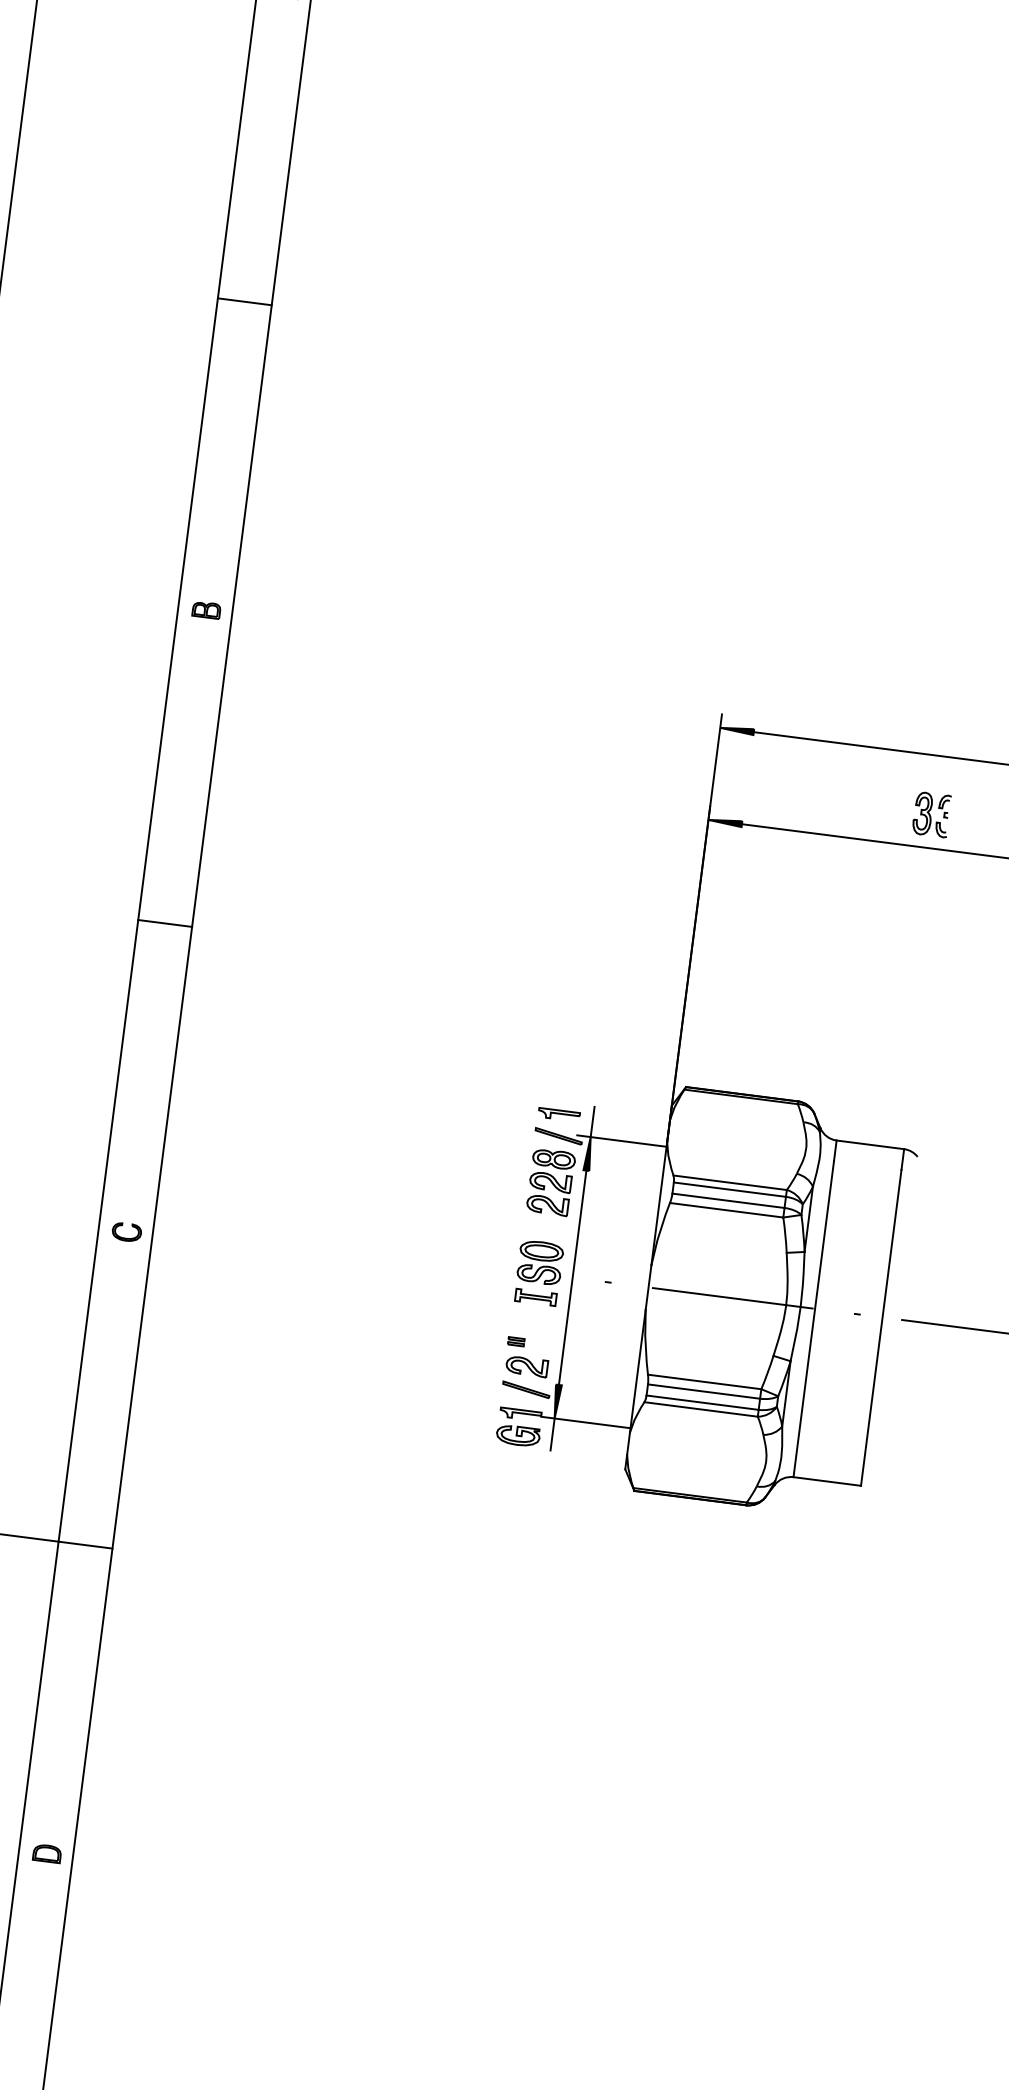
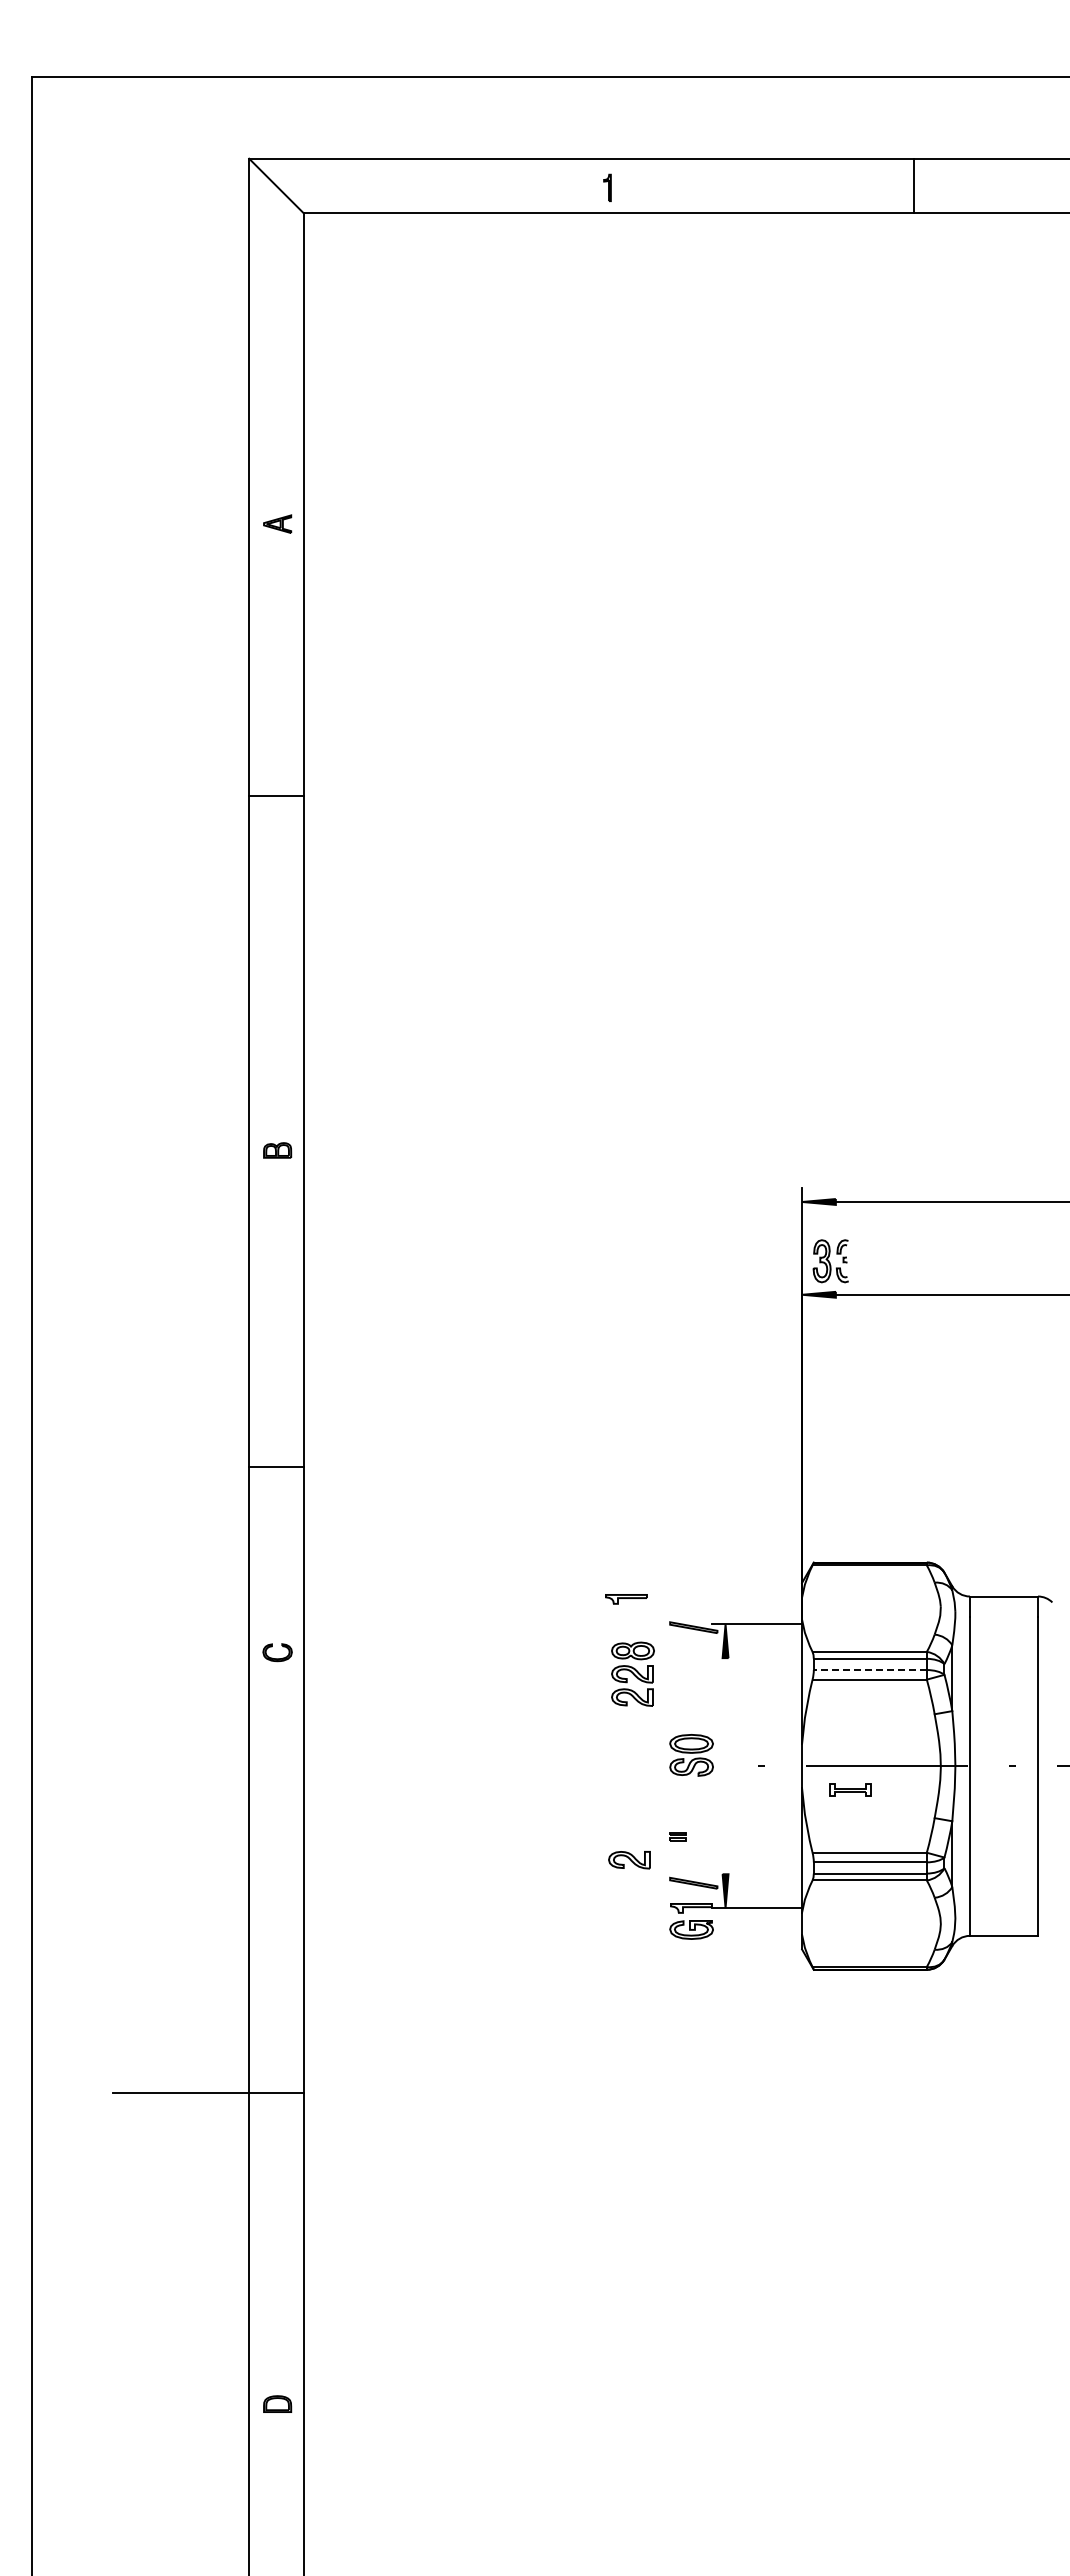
line: (245, 301) -> (276, 795), moved
part: (931, 814) -> (830, 1261), moved
part: (559, 1115) -> (626, 1599), moved
line: (592, 1121) -> (725, 1608), removed
part: (550, 1181) -> (632, 1673), moved
line: (728, 1201) -> (870, 1670), solid -> dashed
part: (126, 1232) -> (277, 1652), moved
line: (572, 1278) -> (725, 1766), removed
part: (535, 1296) -> (850, 1789), moved
part: (526, 1366) -> (629, 1860), moved
line: (552, 1434) -> (725, 1924), removed

